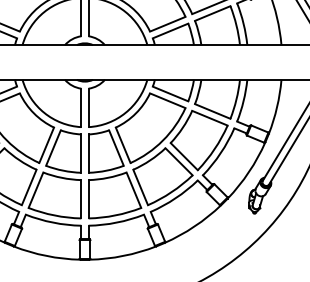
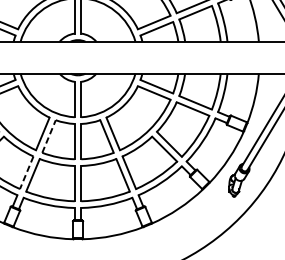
line: (53, 147) -> (49, 135), solid -> dashed
line: (29, 187) -> (27, 172), solid -> dashed

